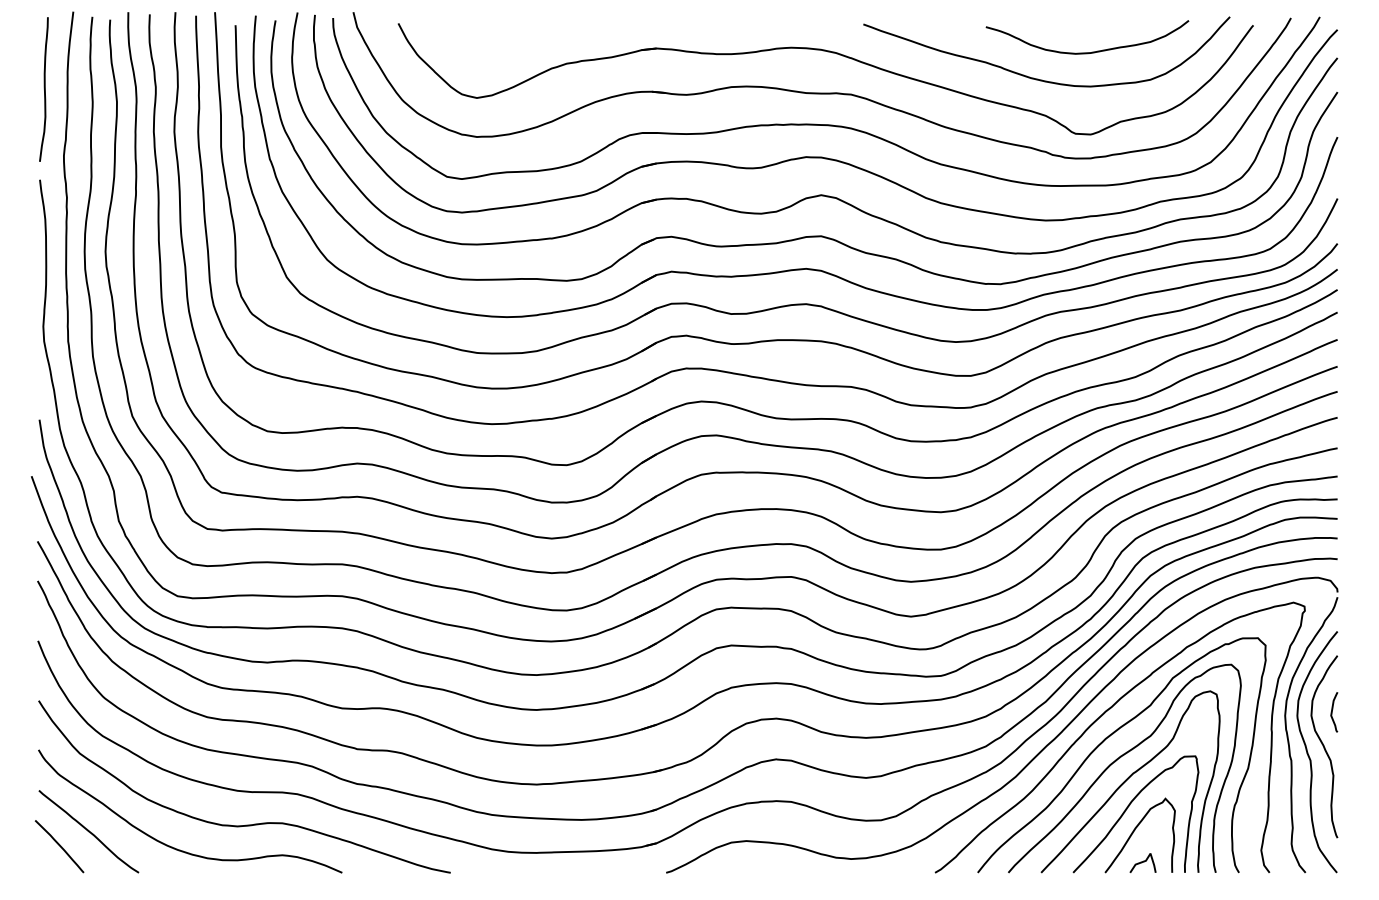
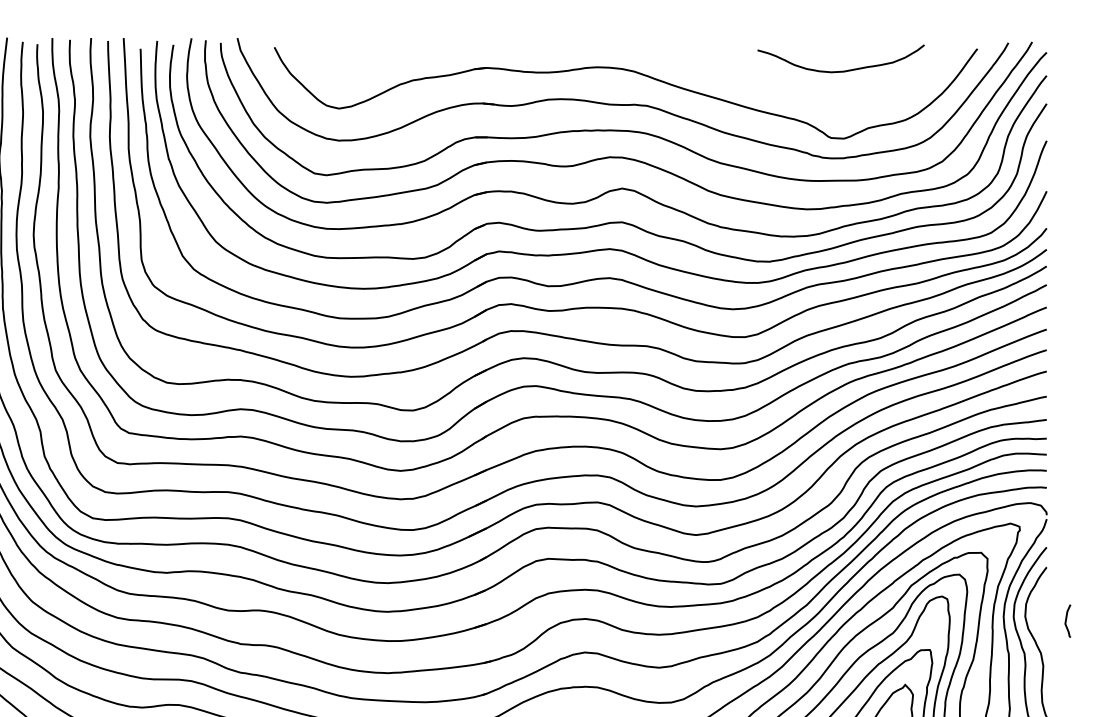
curve: (1038, 78) -> (800, 92), removed
curve: (1332, 712) -> (1066, 621), moved

